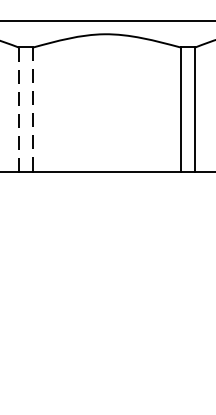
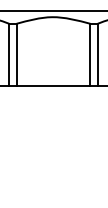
line: (19, 108) -> (9, 54), dashed -> solid
line: (33, 110) -> (16, 55), dashed -> solid

